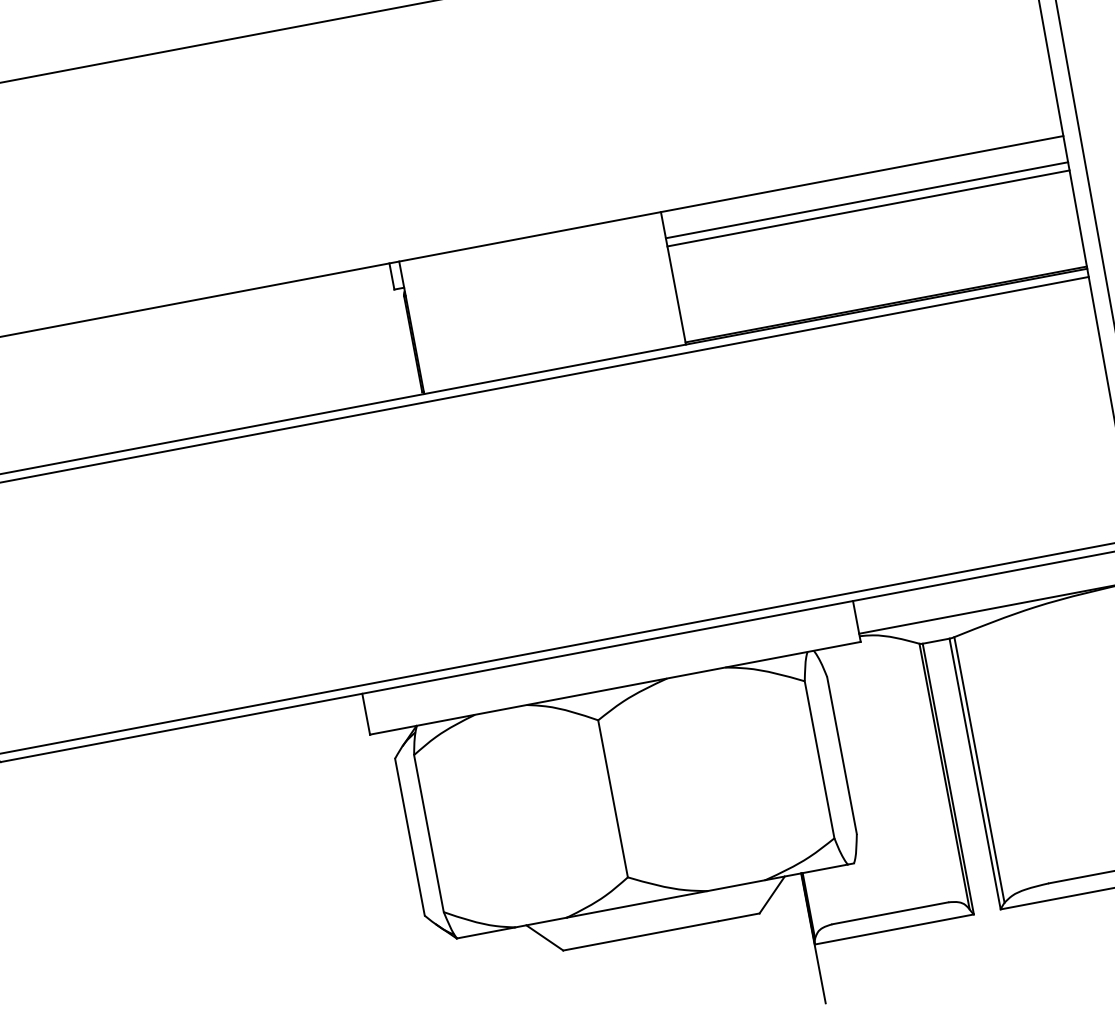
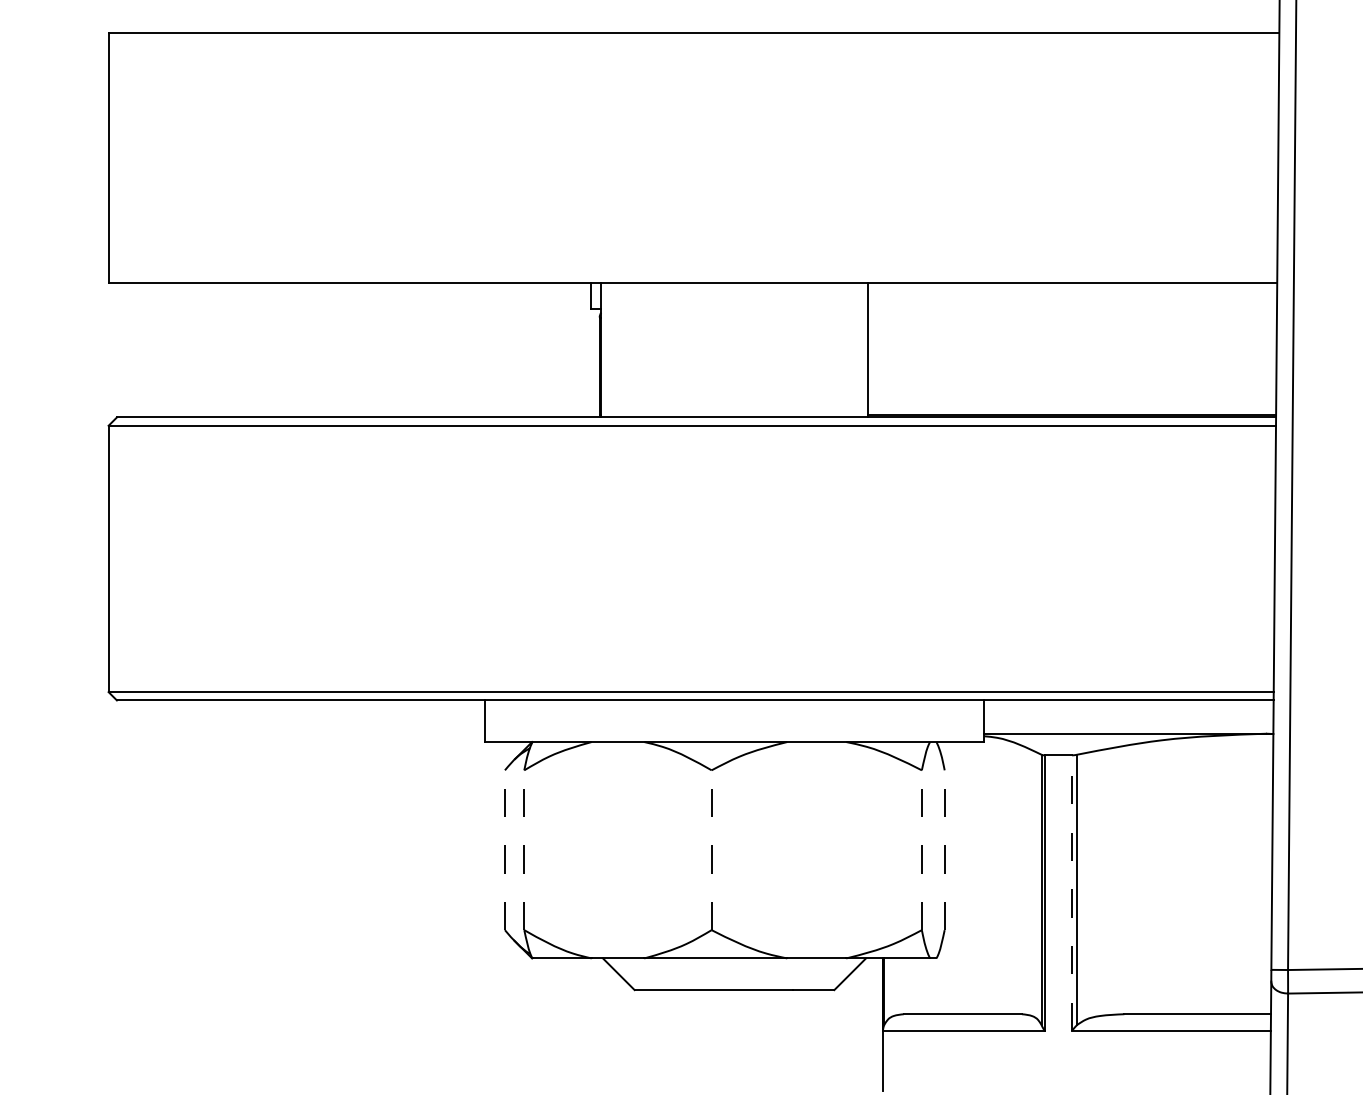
line: (867, 200) -> (1072, 309), removed
line: (867, 208) -> (1071, 317), removed
line: (841, 755) -> (944, 850), solid -> dashed
line: (819, 760) -> (921, 850), solid -> dashed
line: (975, 774) -> (1072, 893), solid -> dashed
line: (612, 799) -> (711, 850), solid -> dashed
line: (429, 833) -> (524, 850), solid -> dashed
line: (409, 837) -> (504, 850), solid -> dashed

